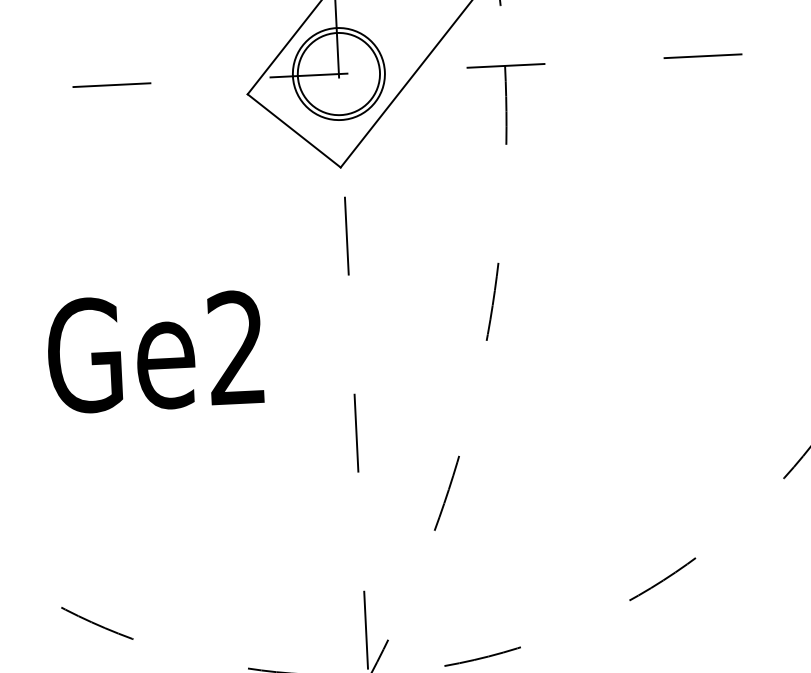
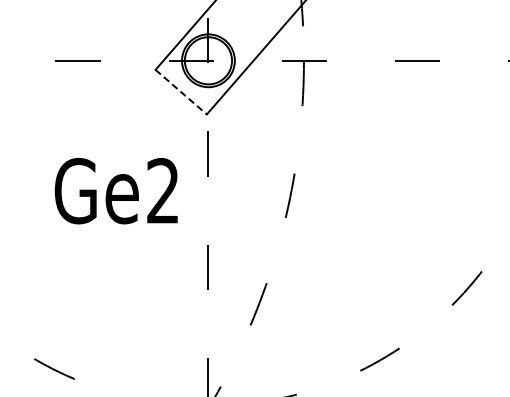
line: (294, 131) -> (181, 92), solid -> dashed
text: (153, 352) -> (115, 191), moved

